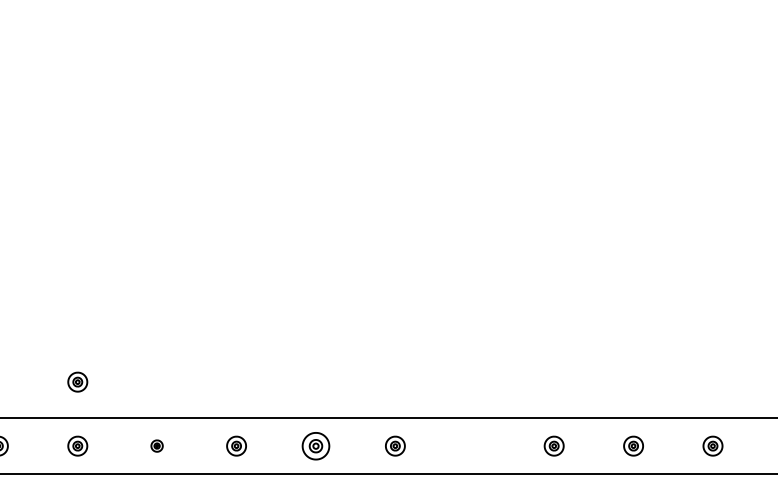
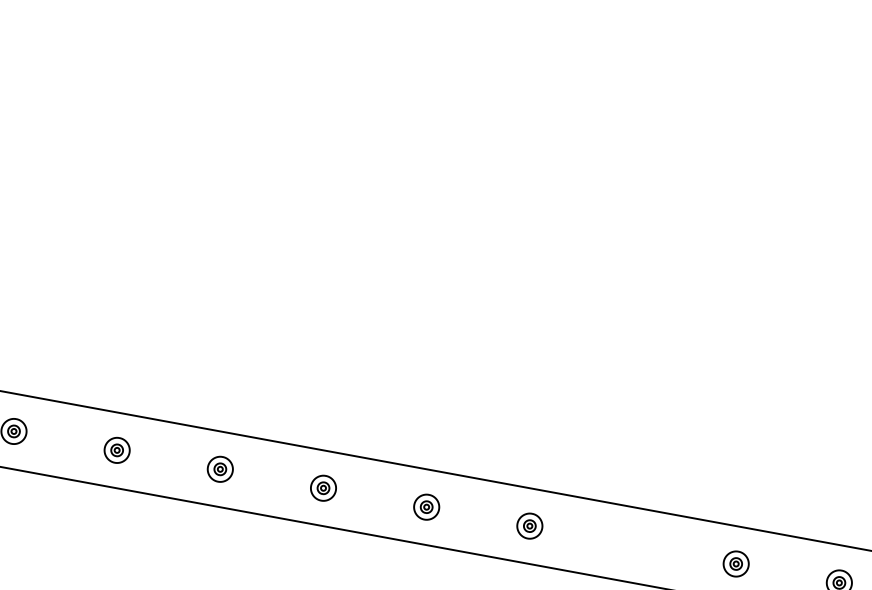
part: (77, 381) -> (132, 366), removed
part: (156, 445) -> (219, 468), size x1.67
part: (315, 445) -> (426, 506), size x0.71

